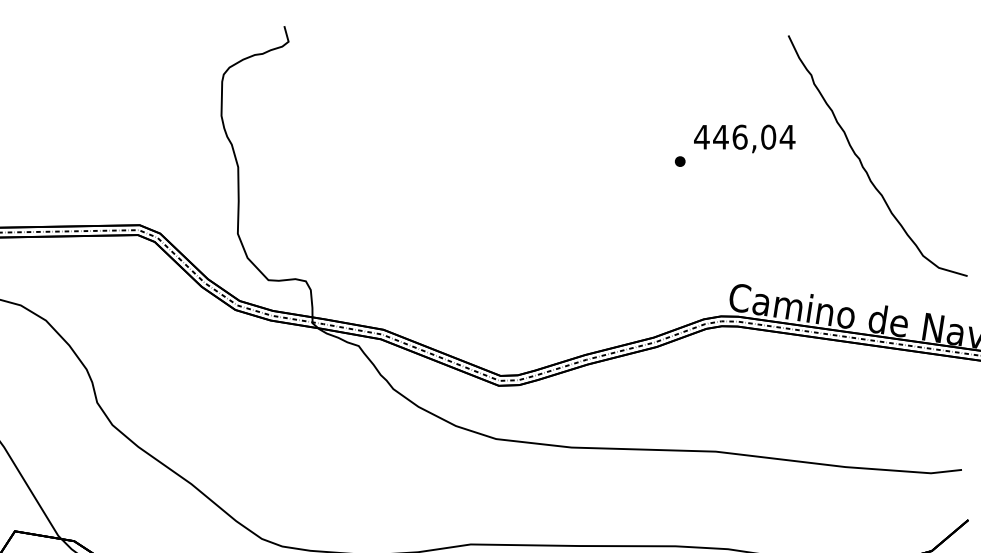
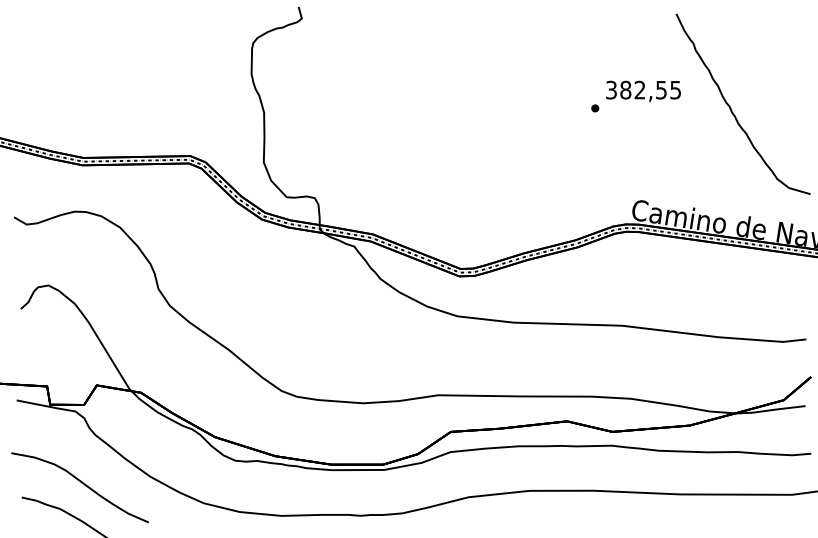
text: (744, 136) -> (643, 89), 446,04 -> 382,55

